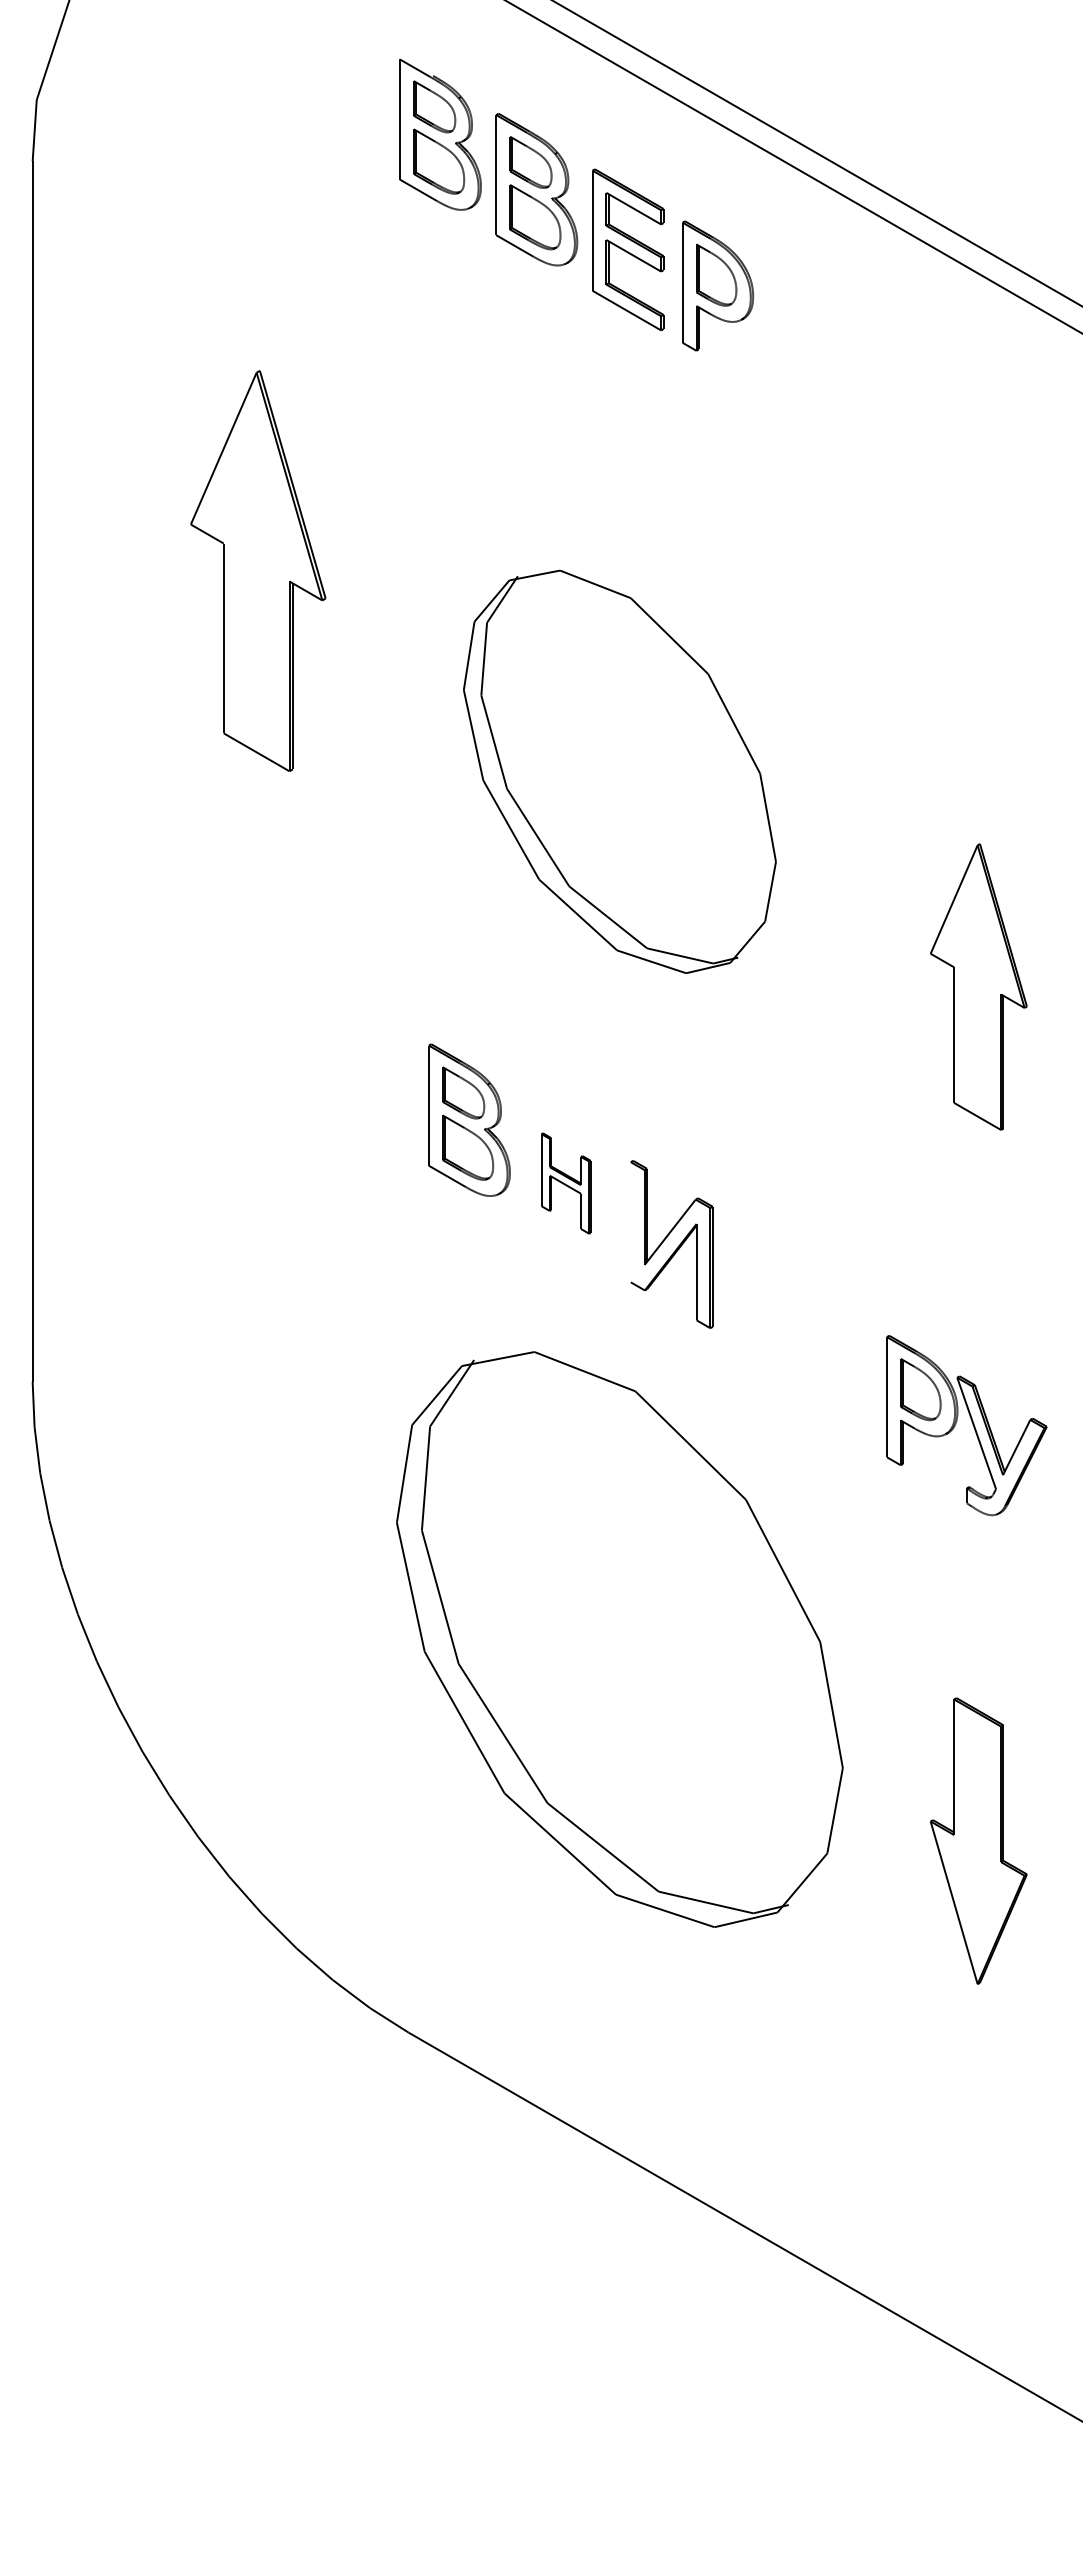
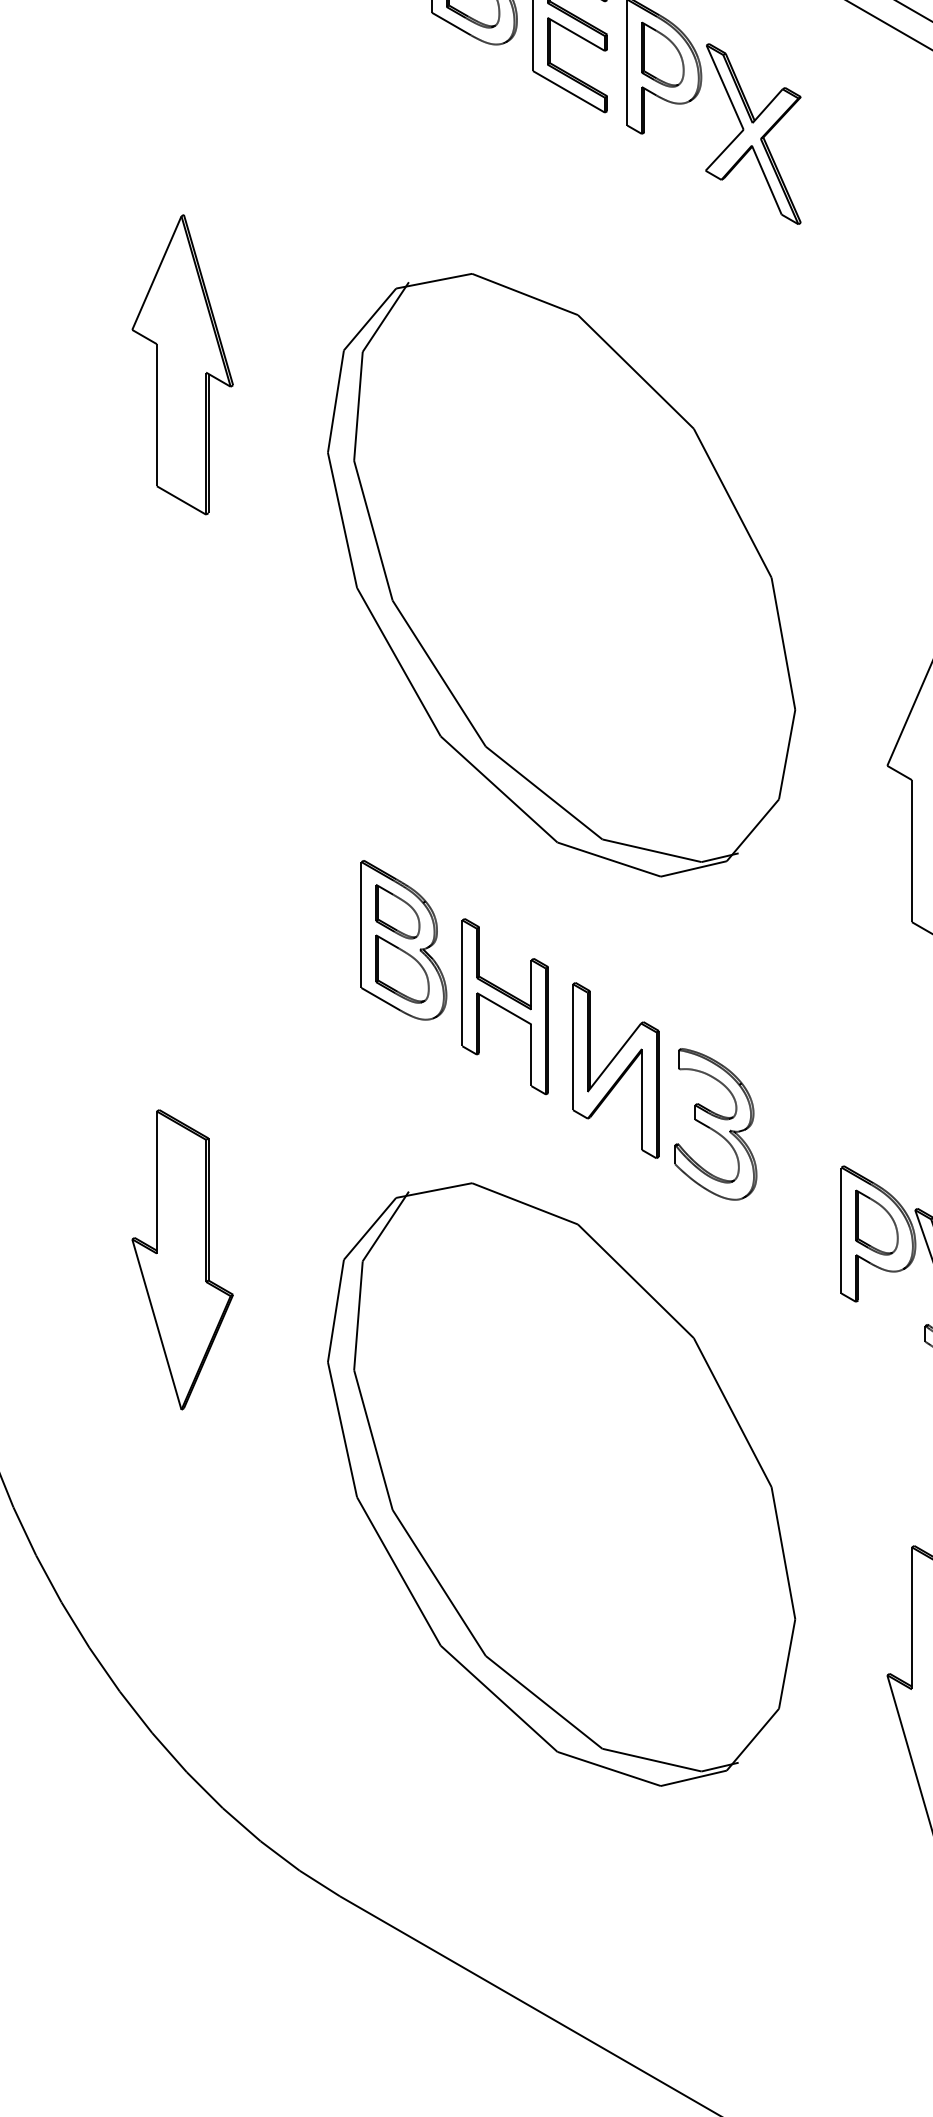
part: (802, 350) -> (753, 133), added
part: (258, 570) -> (182, 364), size x0.71
part: (619, 771) -> (561, 574), size x1.43
part: (565, 1183) -> (504, 1006), size x1.67
line: (630, 1222) -> (572, 1047), added
part: (766, 1295) -> (715, 1123), added
part: (257, 1424) -> (181, 1259), added

